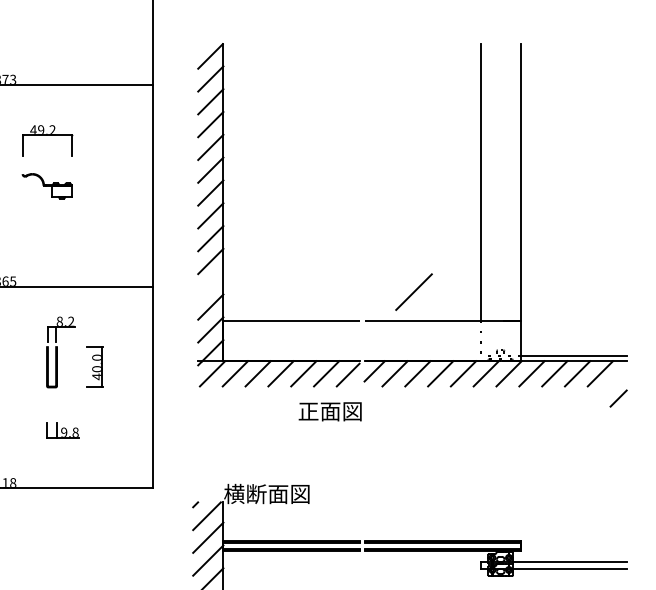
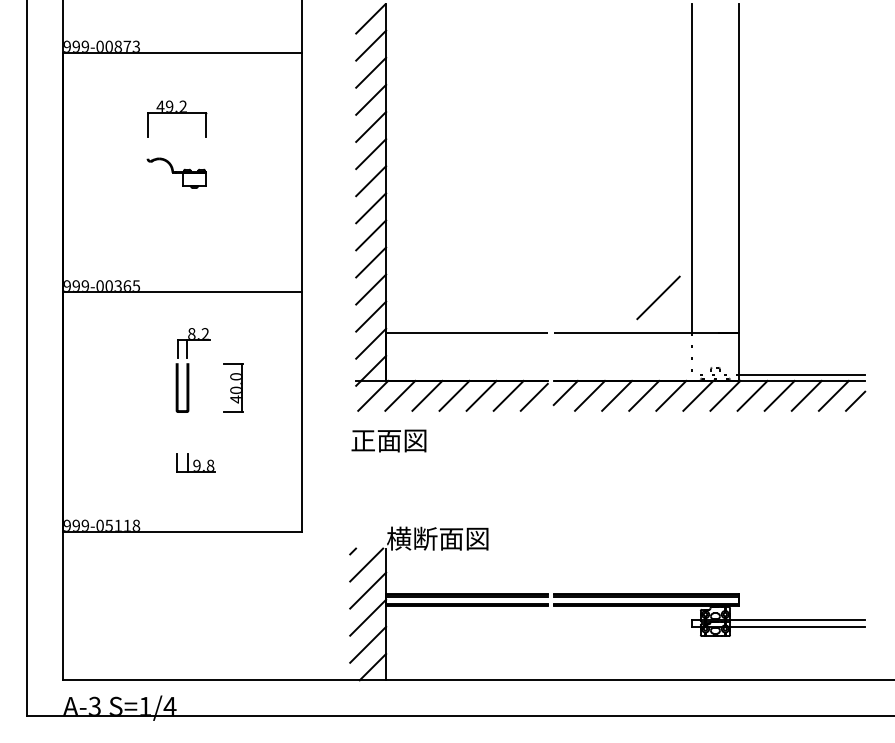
line: (211, 284) -> (371, 289), added
line: (414, 291) -> (658, 297), moved
line: (618, 397) -> (855, 400), moved
text: (329, 411) -> (388, 440), moved

